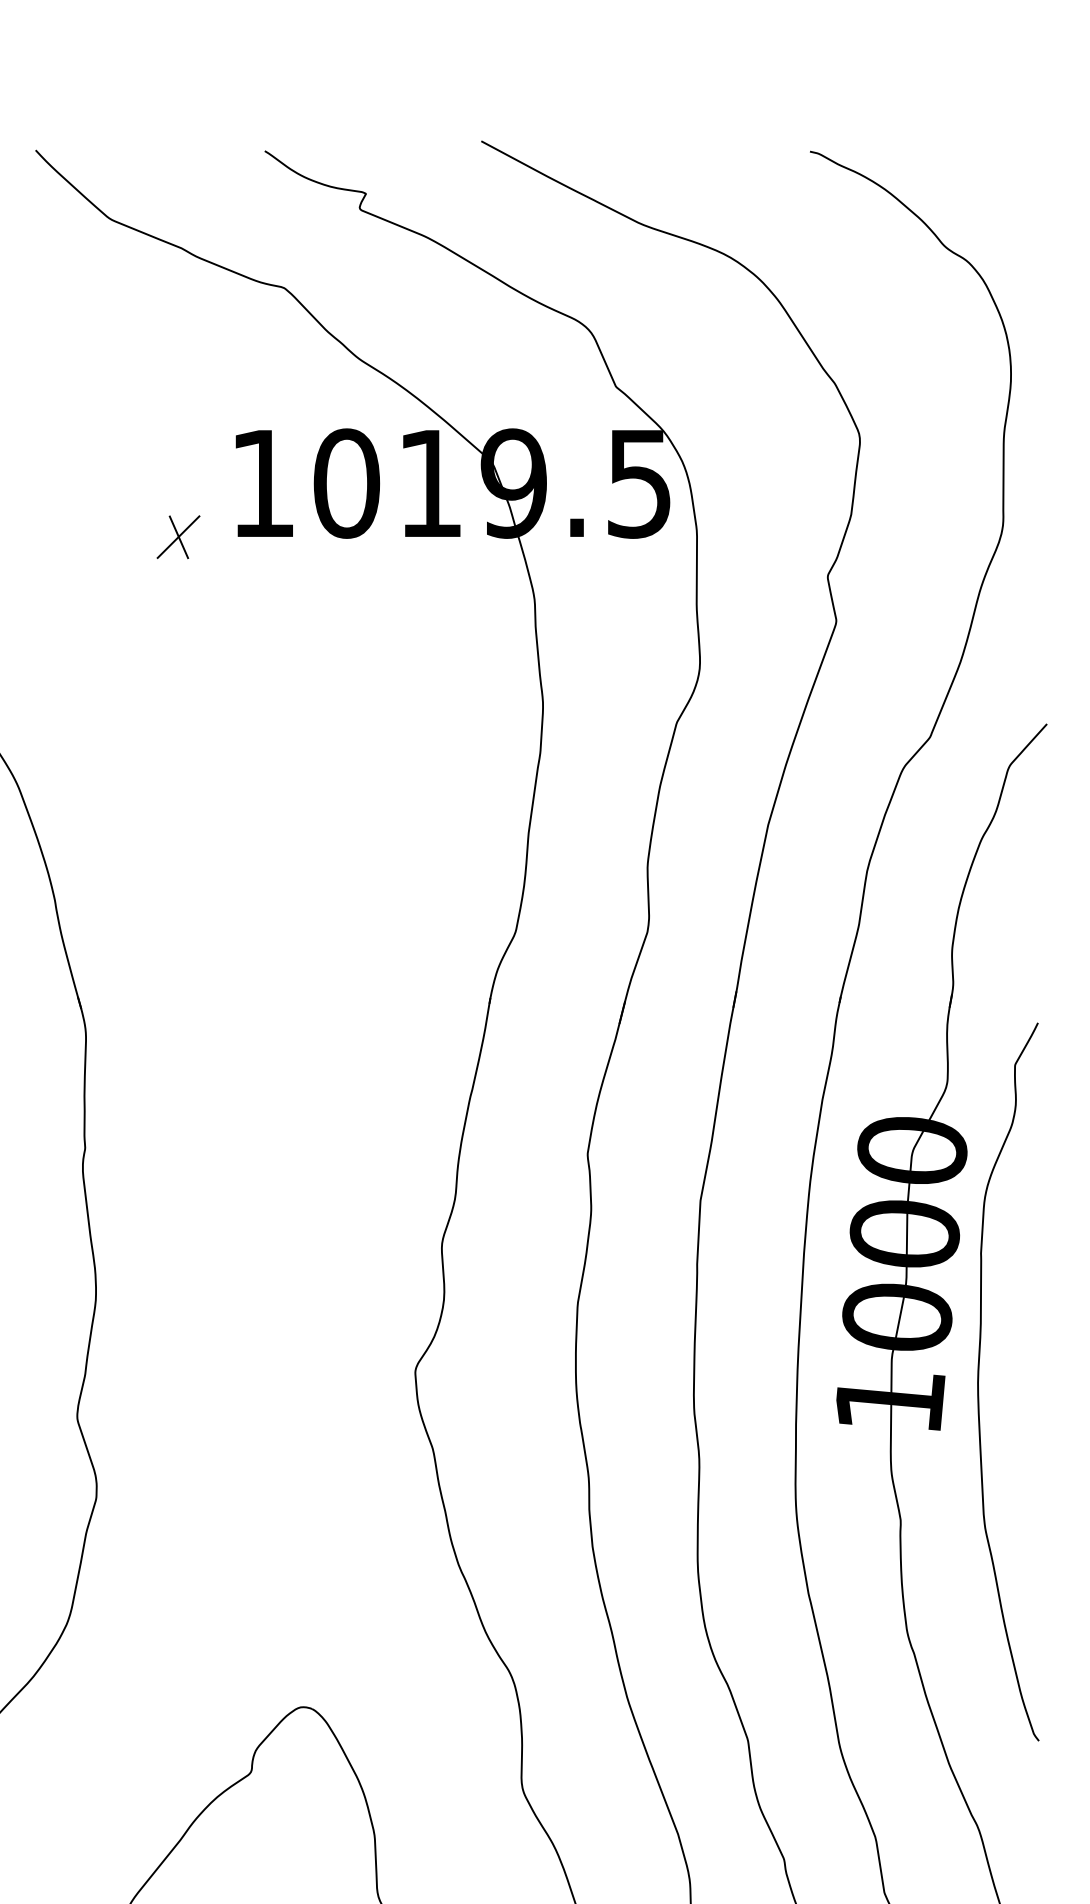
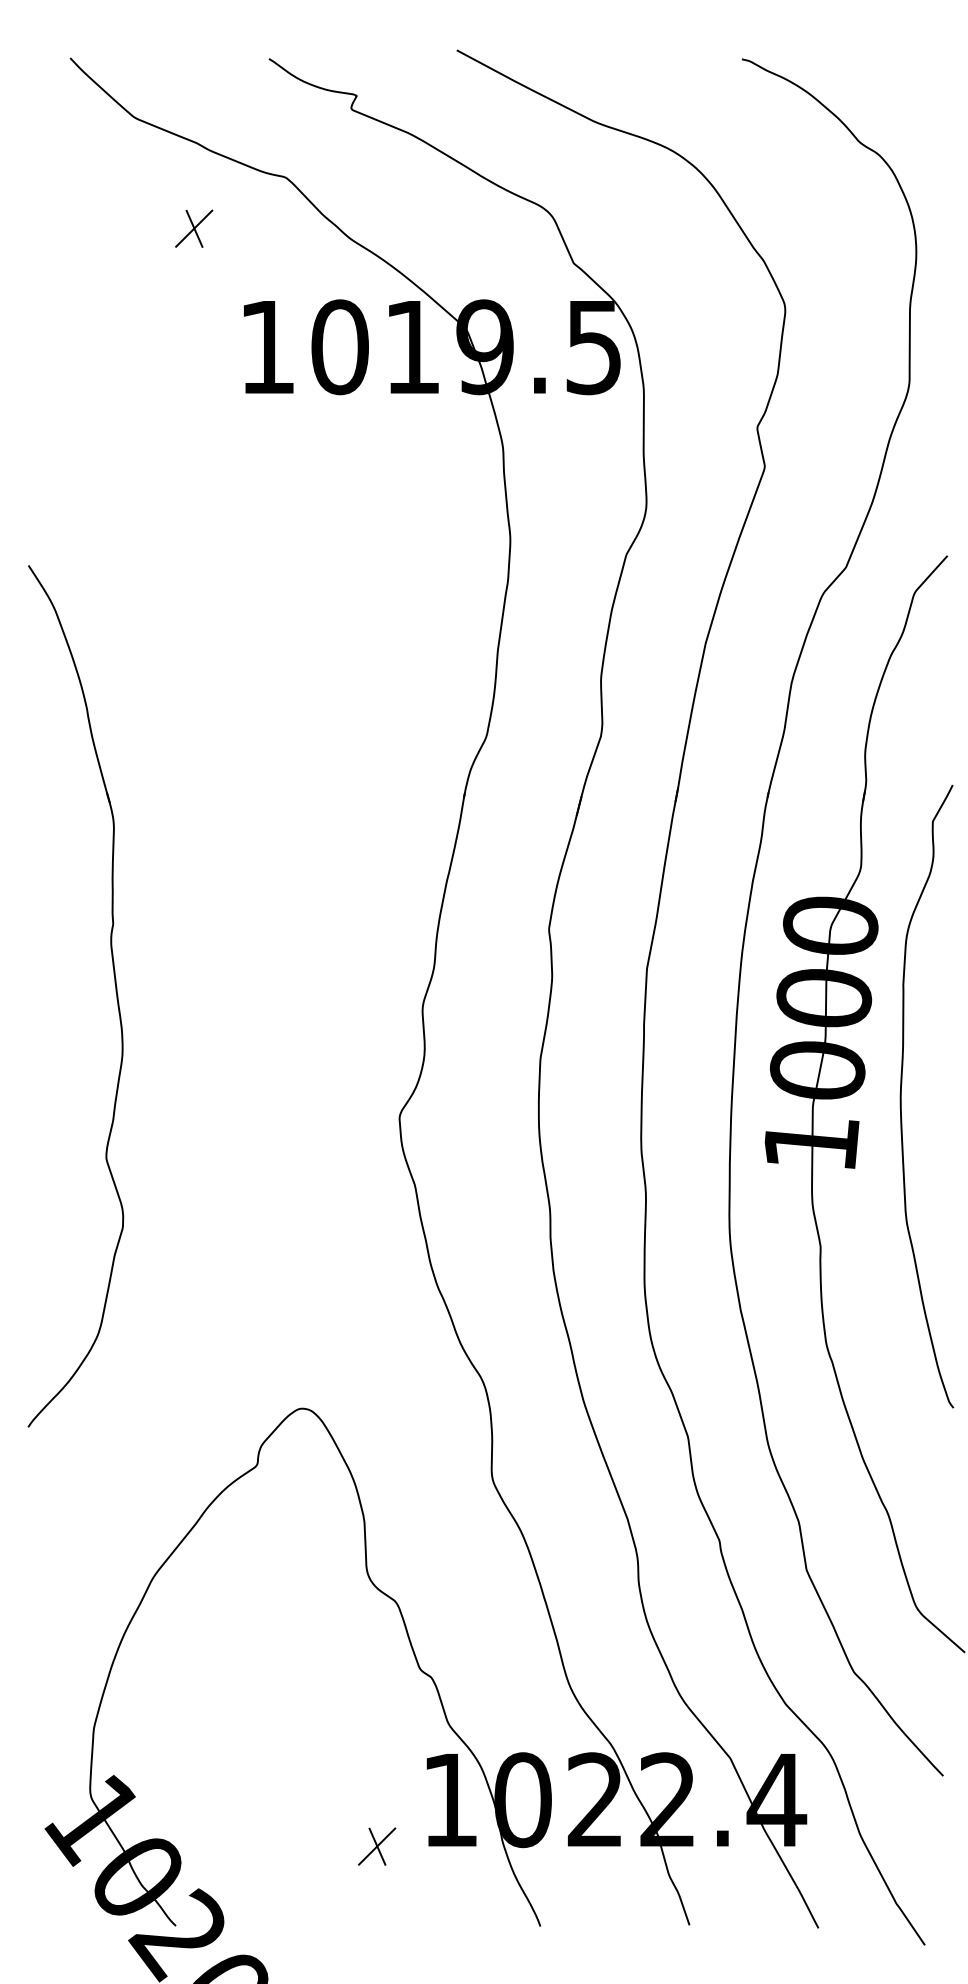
part: (178, 536) -> (194, 228), moved
curve: (978, 1381) -> (901, 1096), moved

